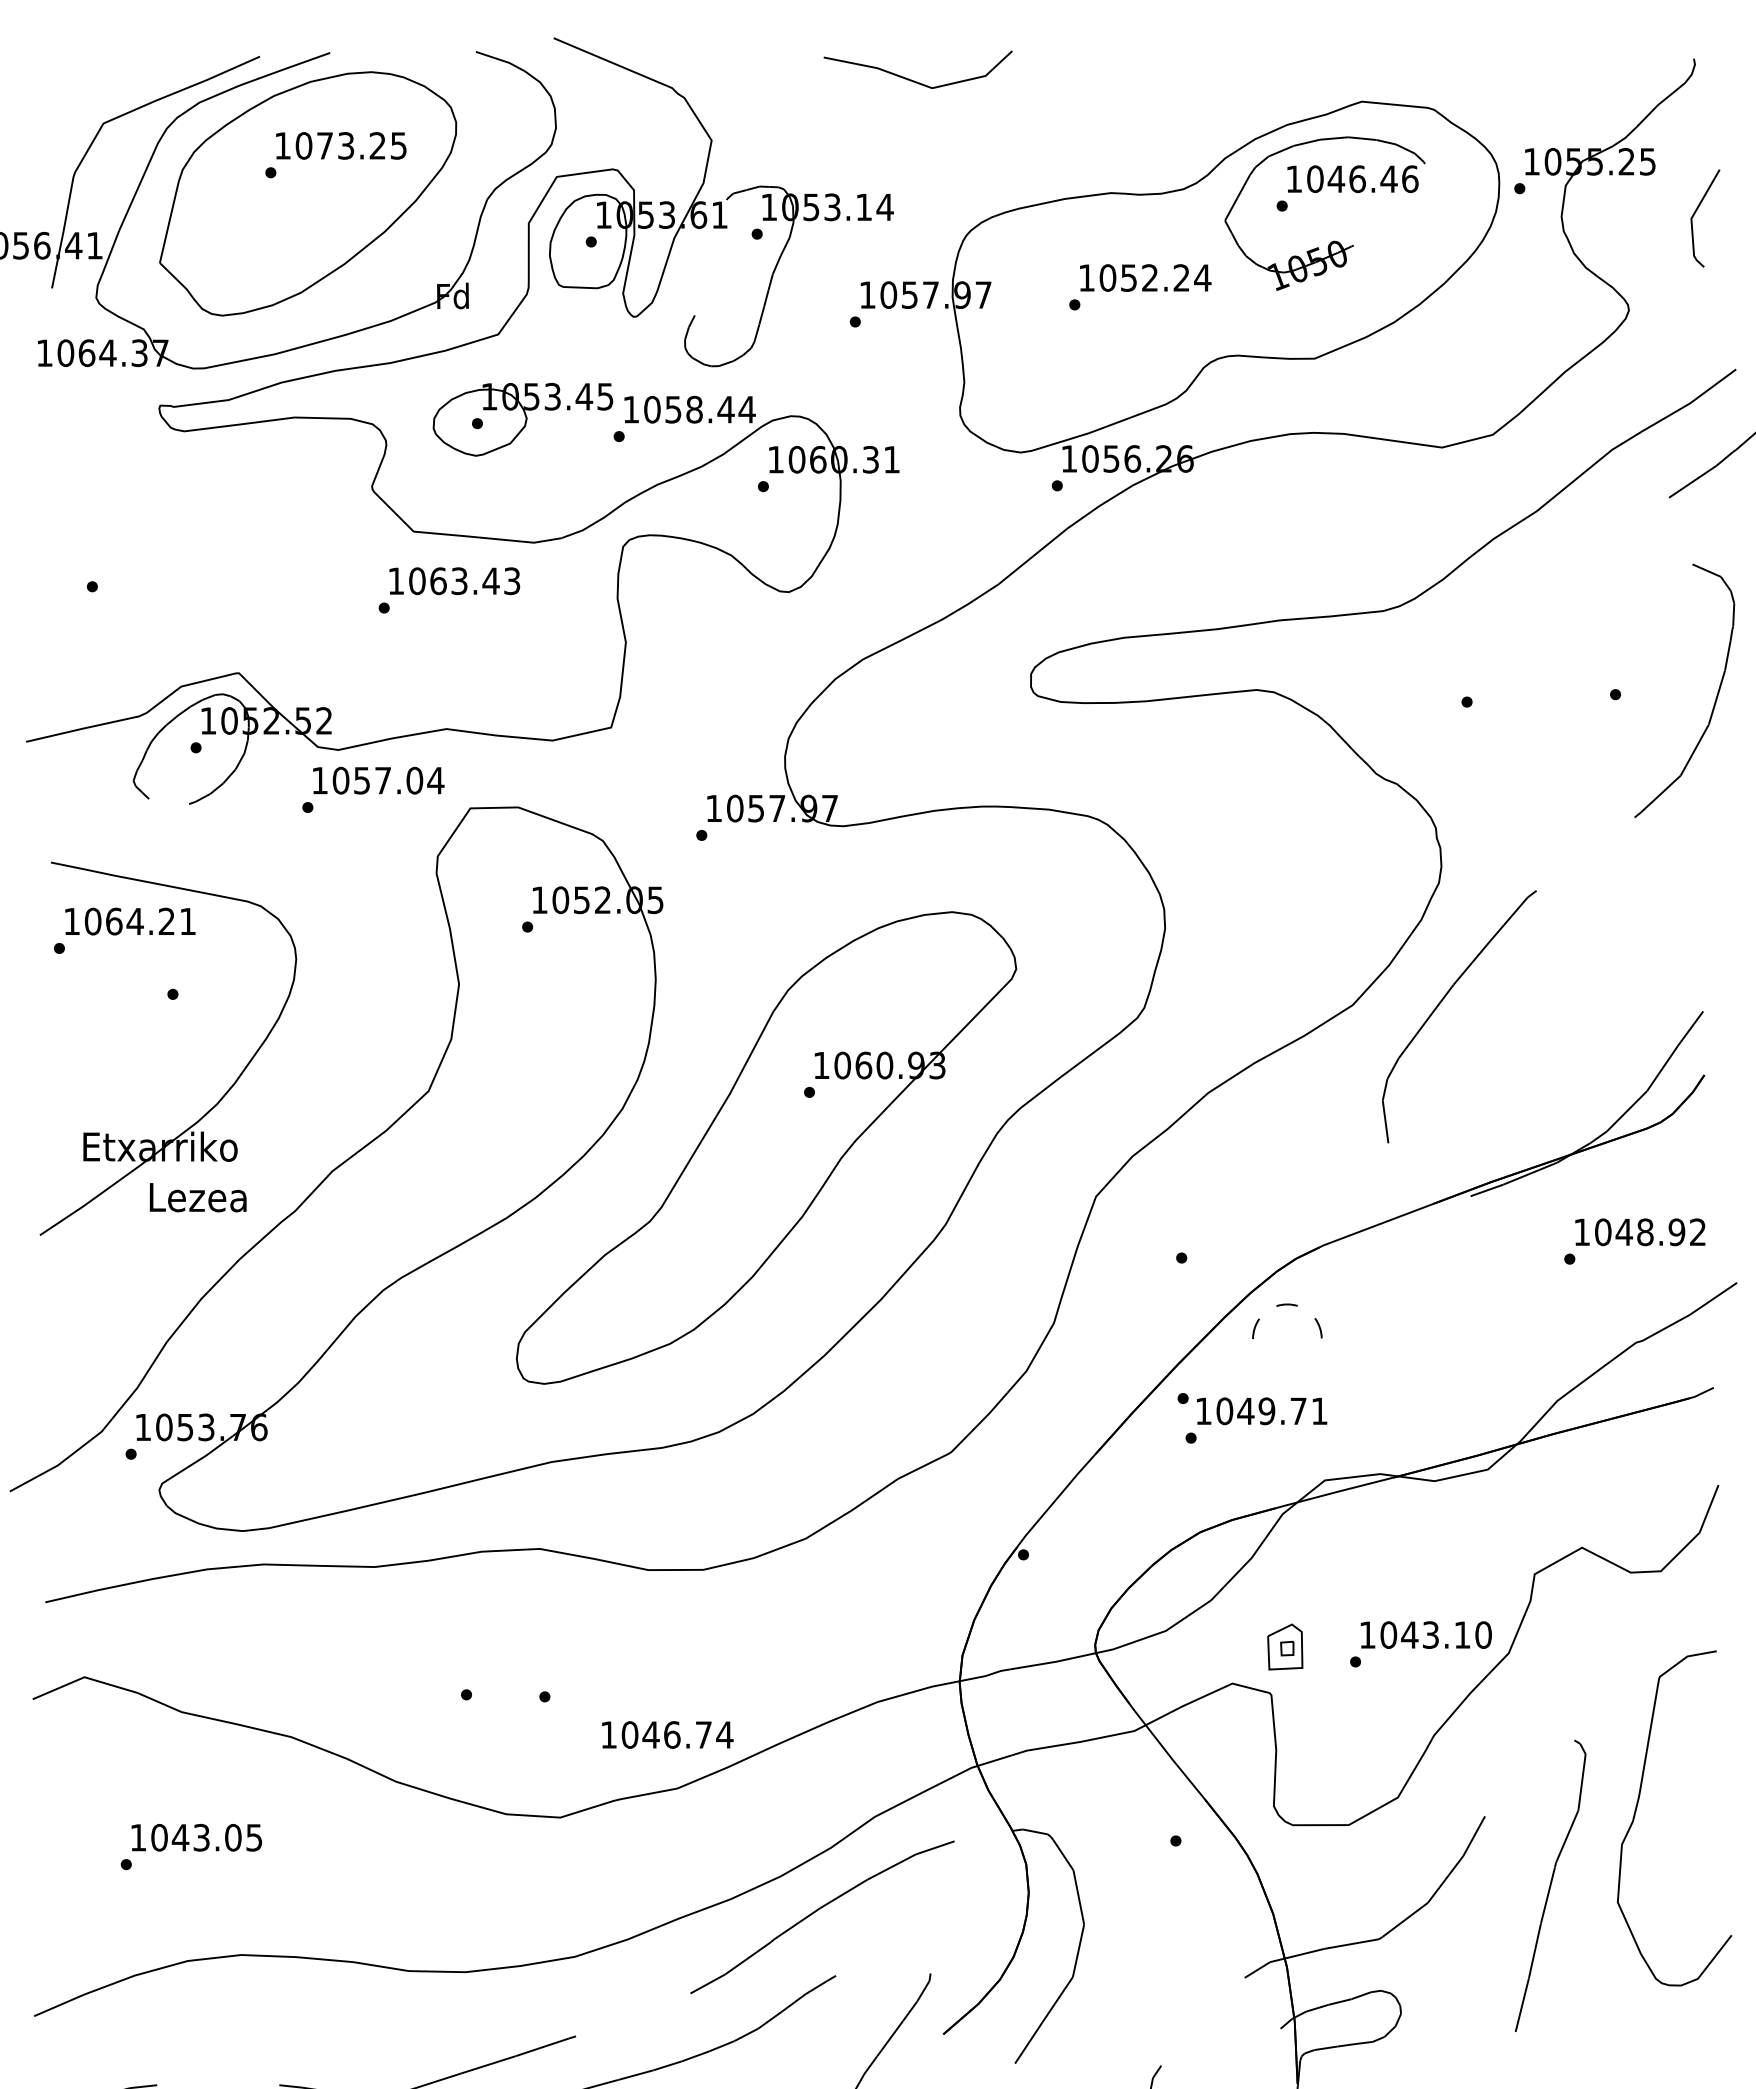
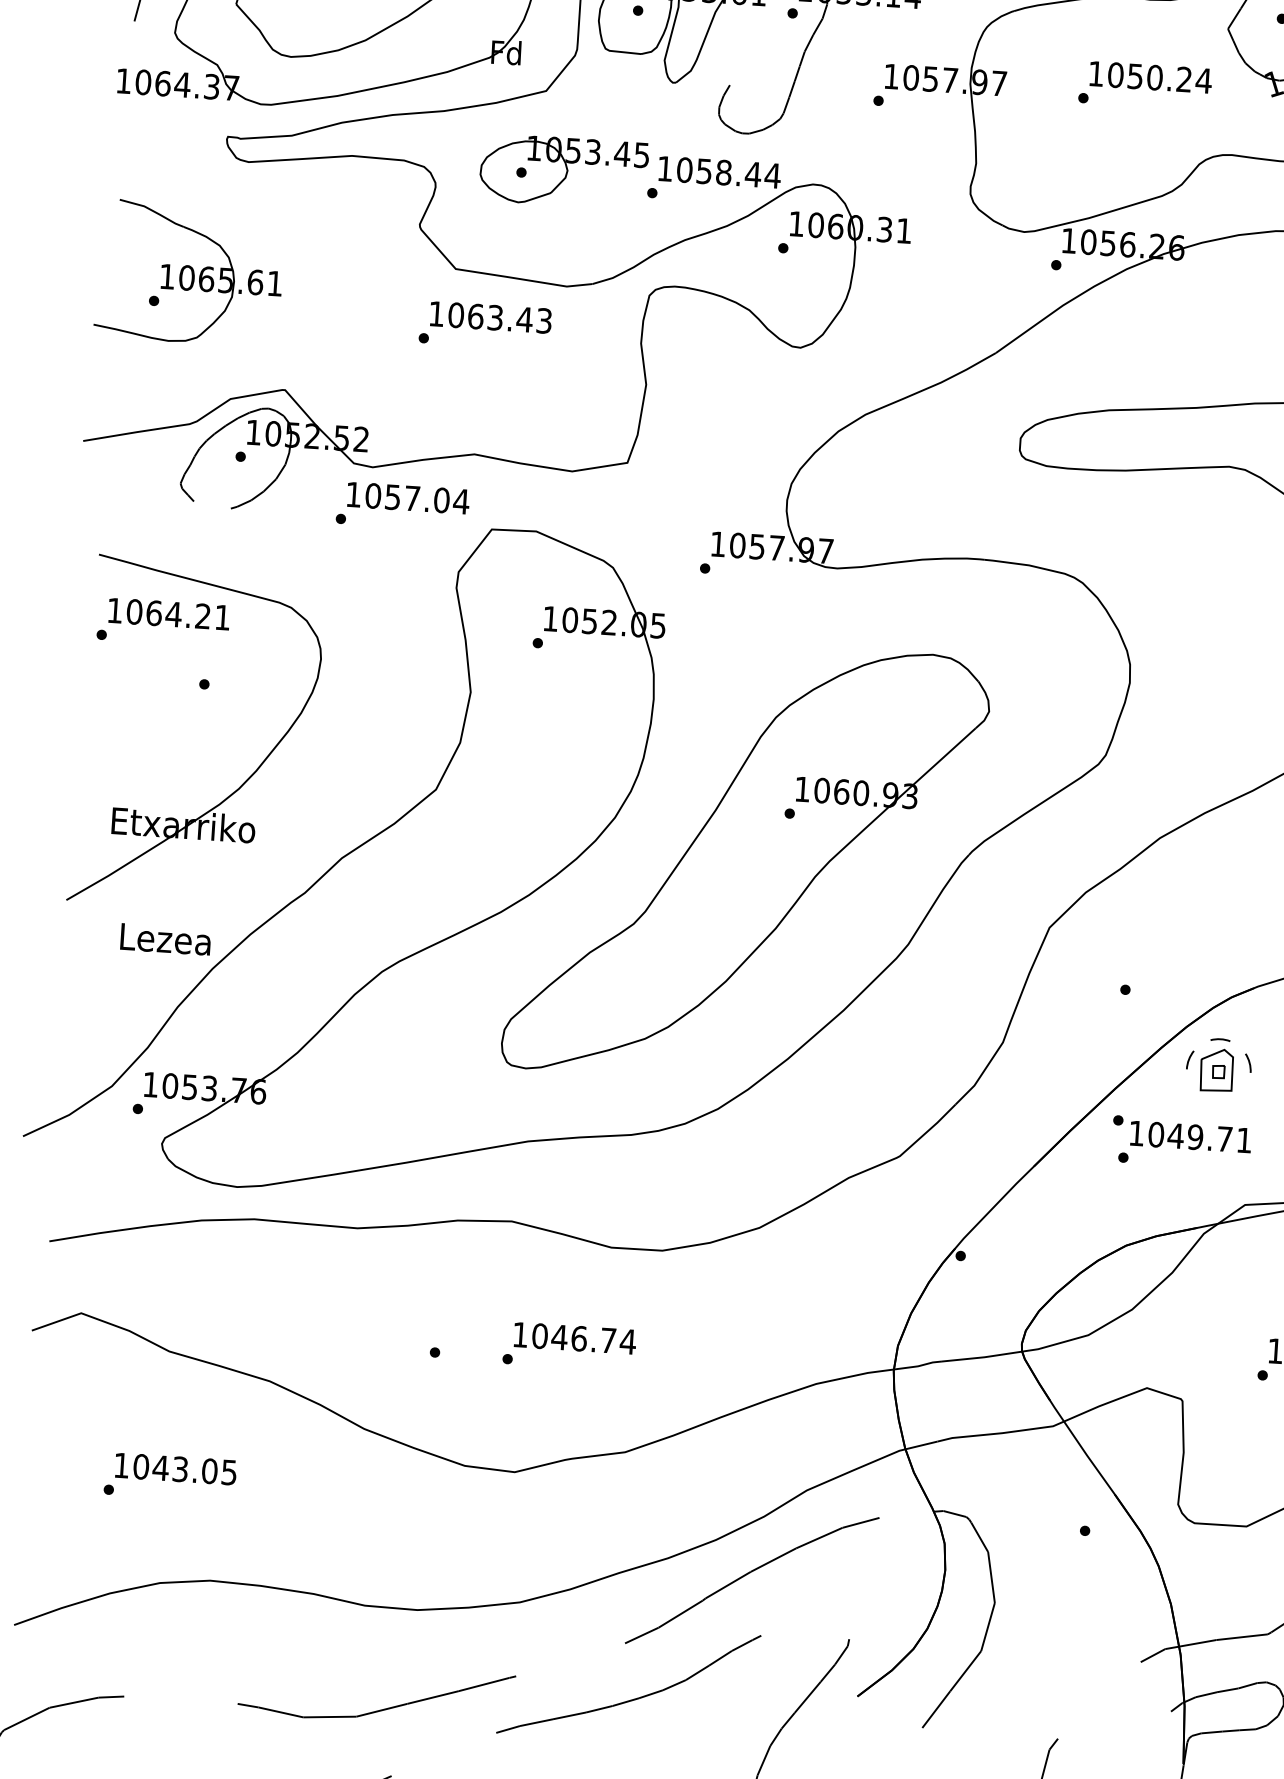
text: (1149, 277) -> (1154, 77), 1052.24 -> 1050.24
part: (128, 554) -> (189, 273), added
text: (197, 1197) -> (165, 939), moved
part: (1285, 1646) -> (1217, 1069), moved
text: (667, 1734) -> (574, 1337), moved

